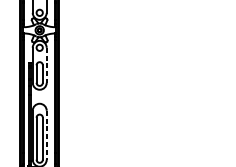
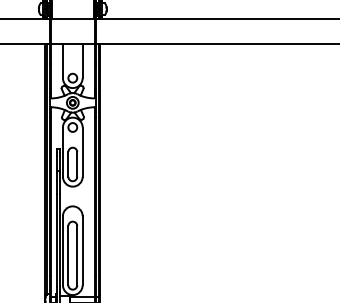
line: (46, 65) -> (82, 152), dashed -> solid
line: (46, 135) -> (82, 250), dashed -> solid

